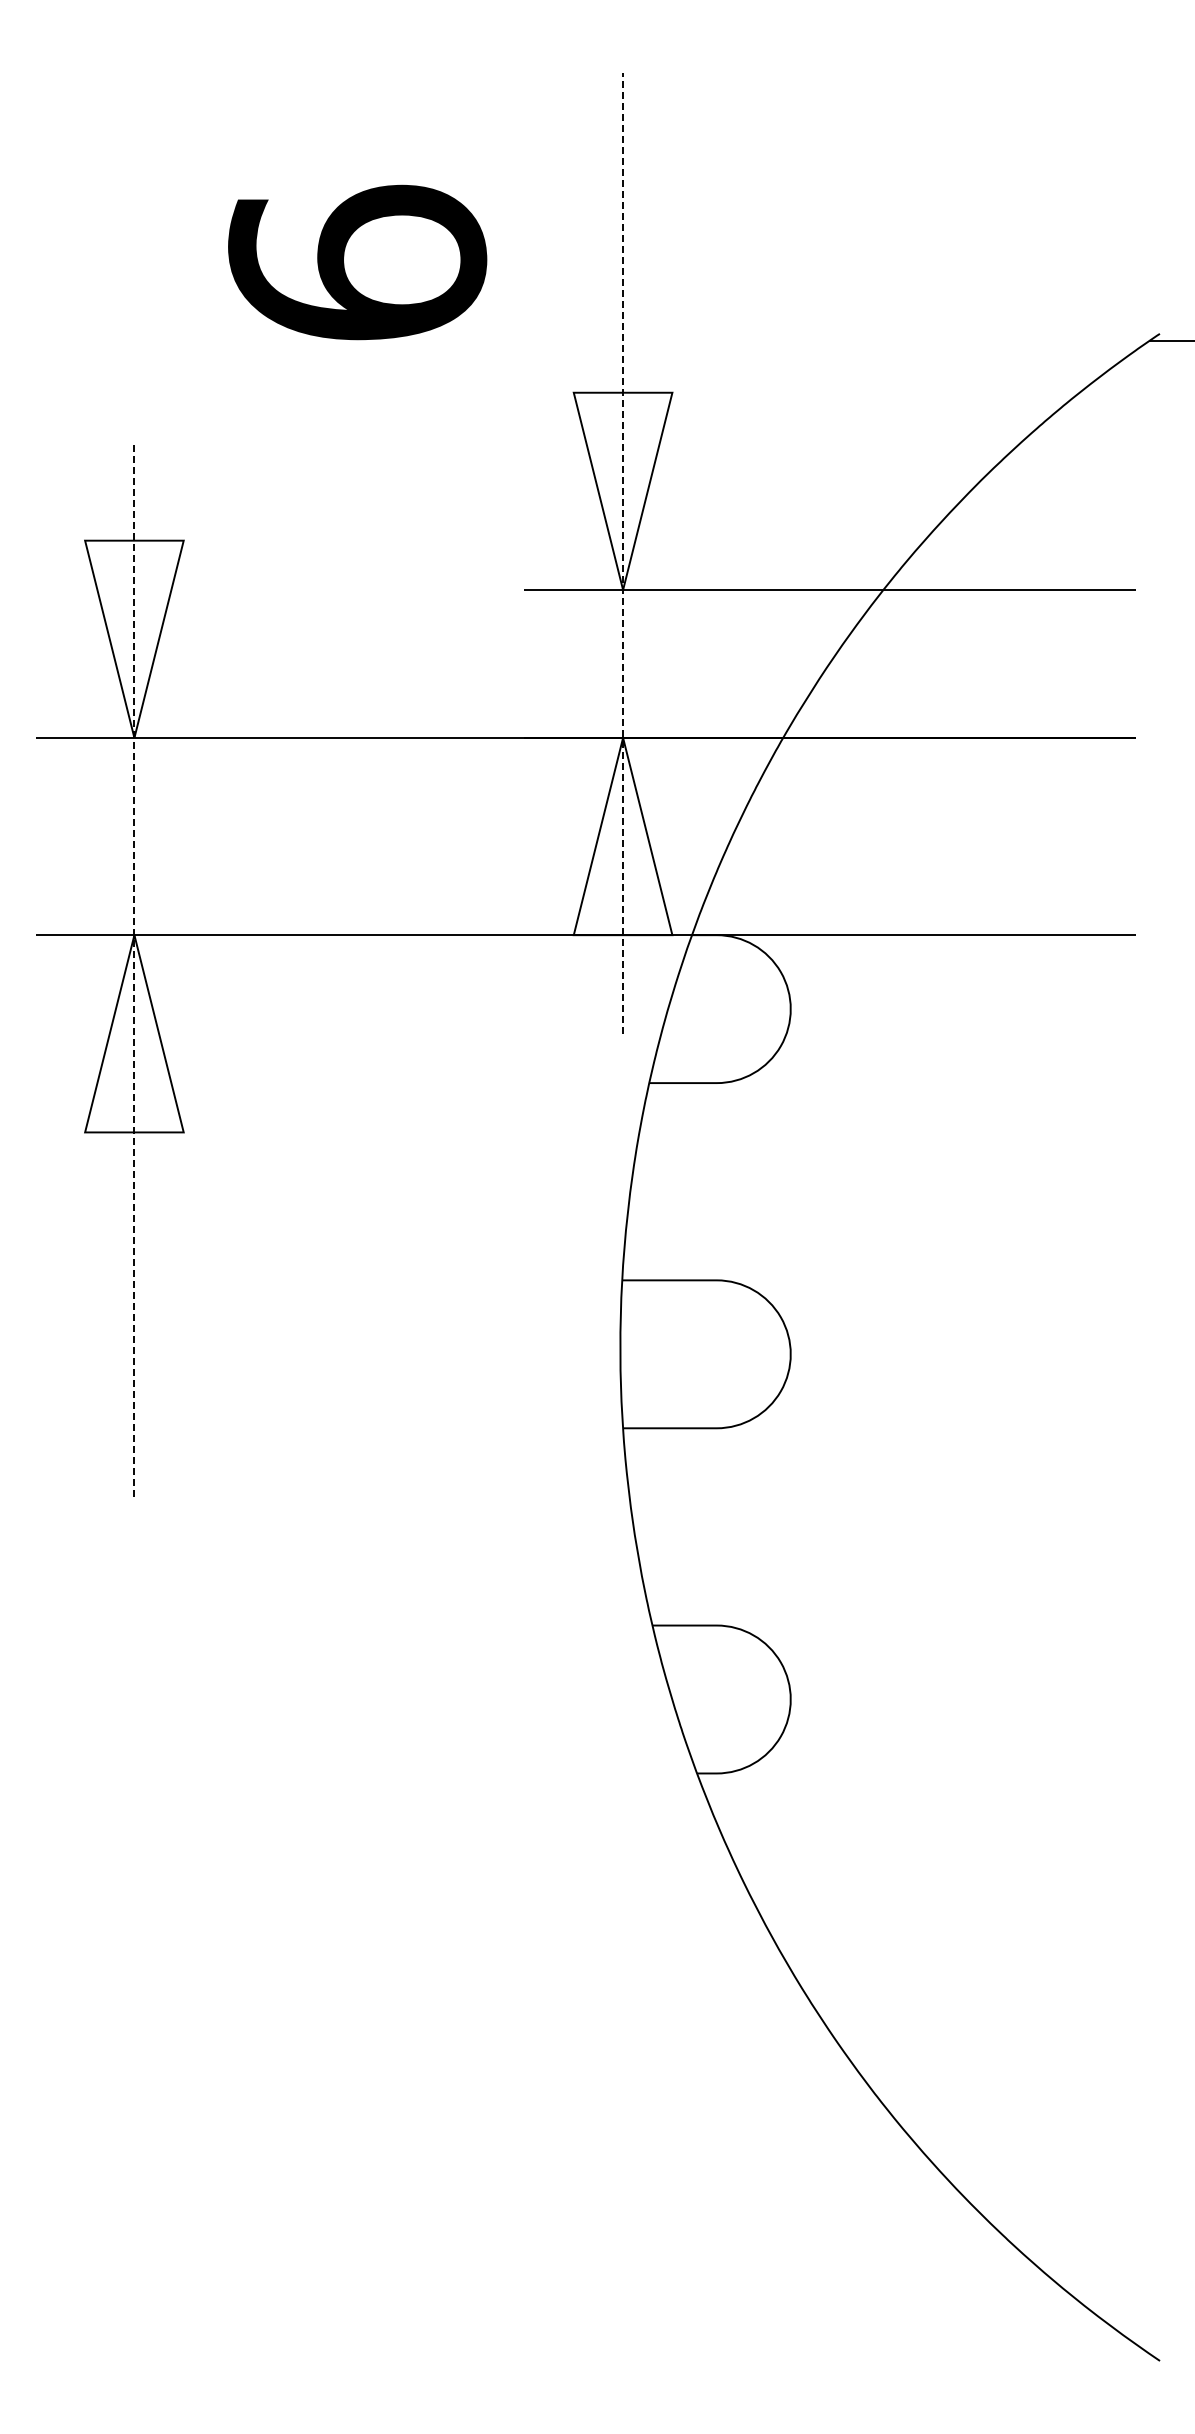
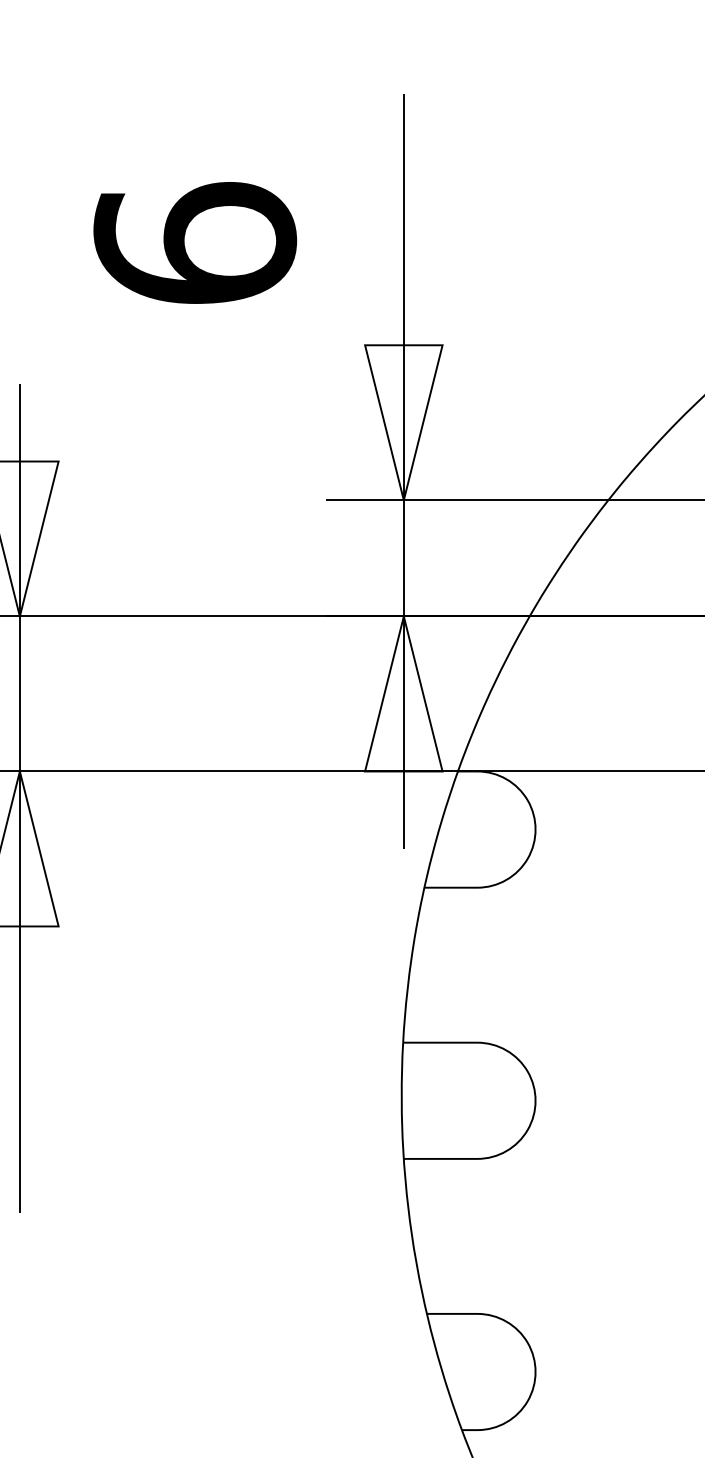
line: (623, 554) -> (404, 472), dashed -> solid
line: (134, 968) -> (19, 797), dashed -> solid

